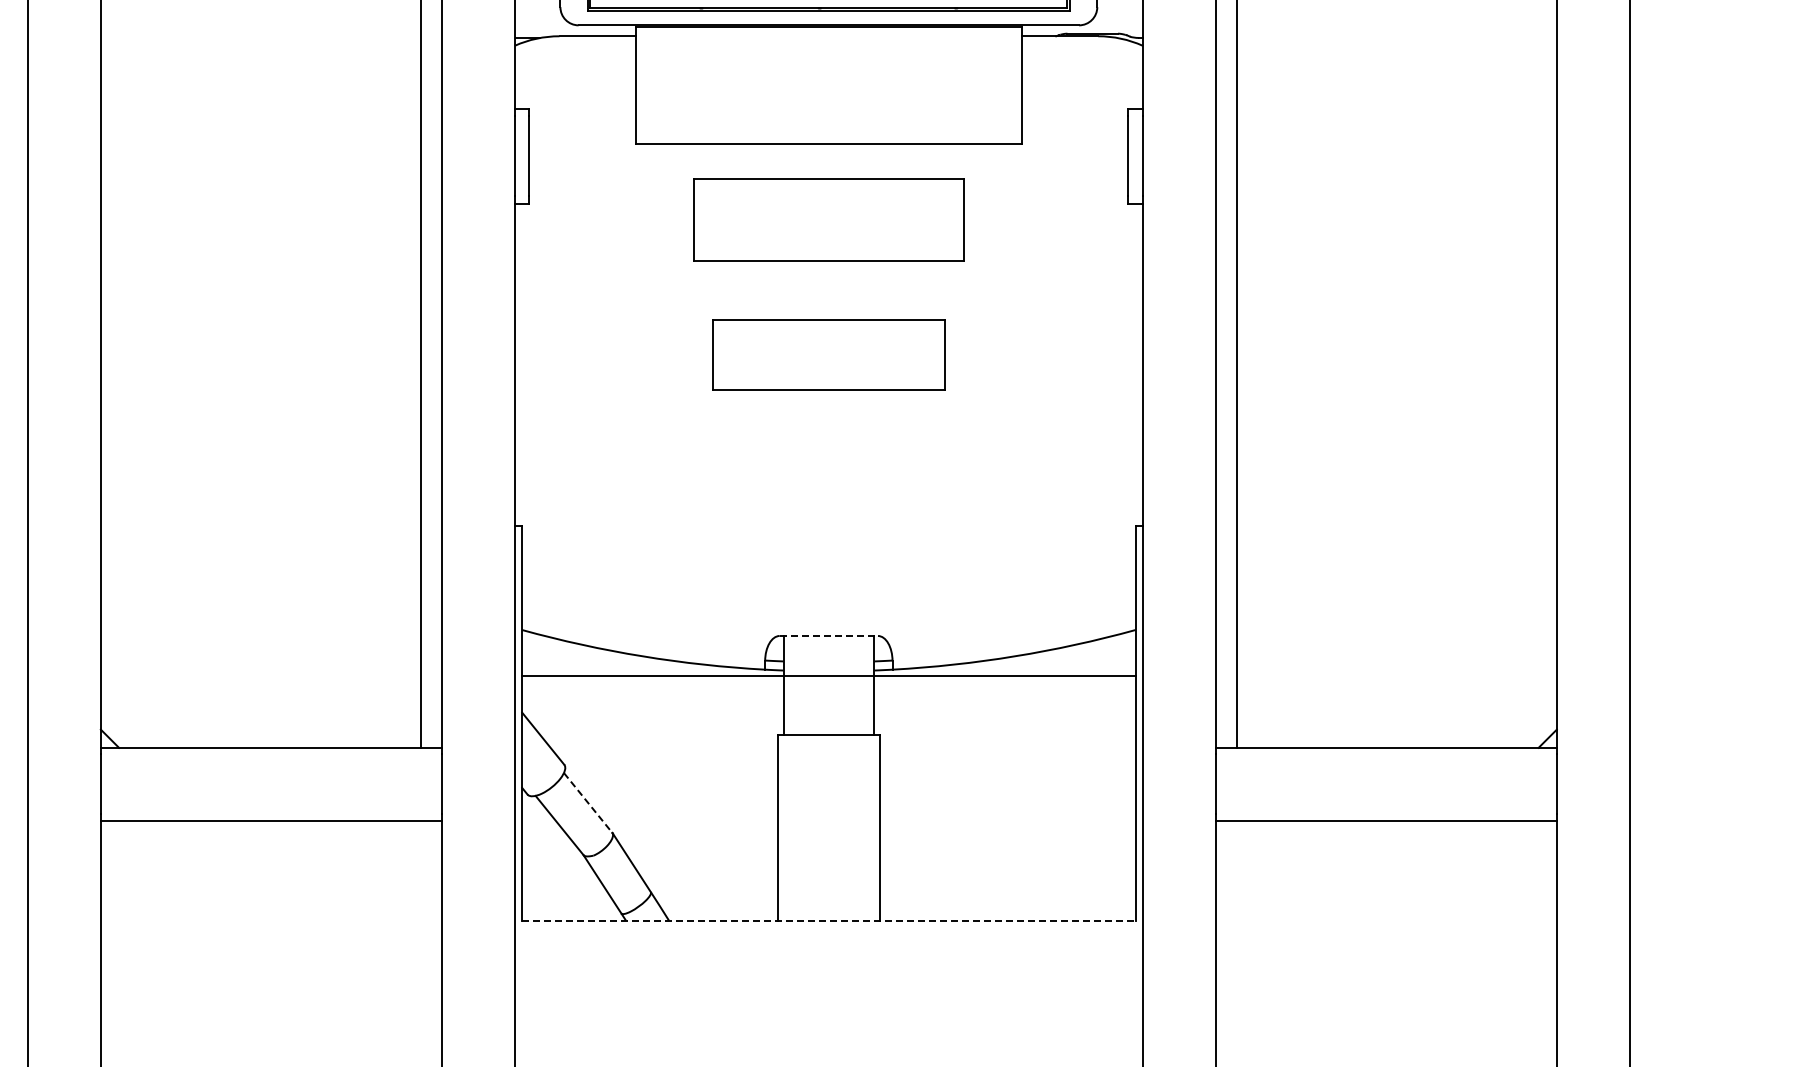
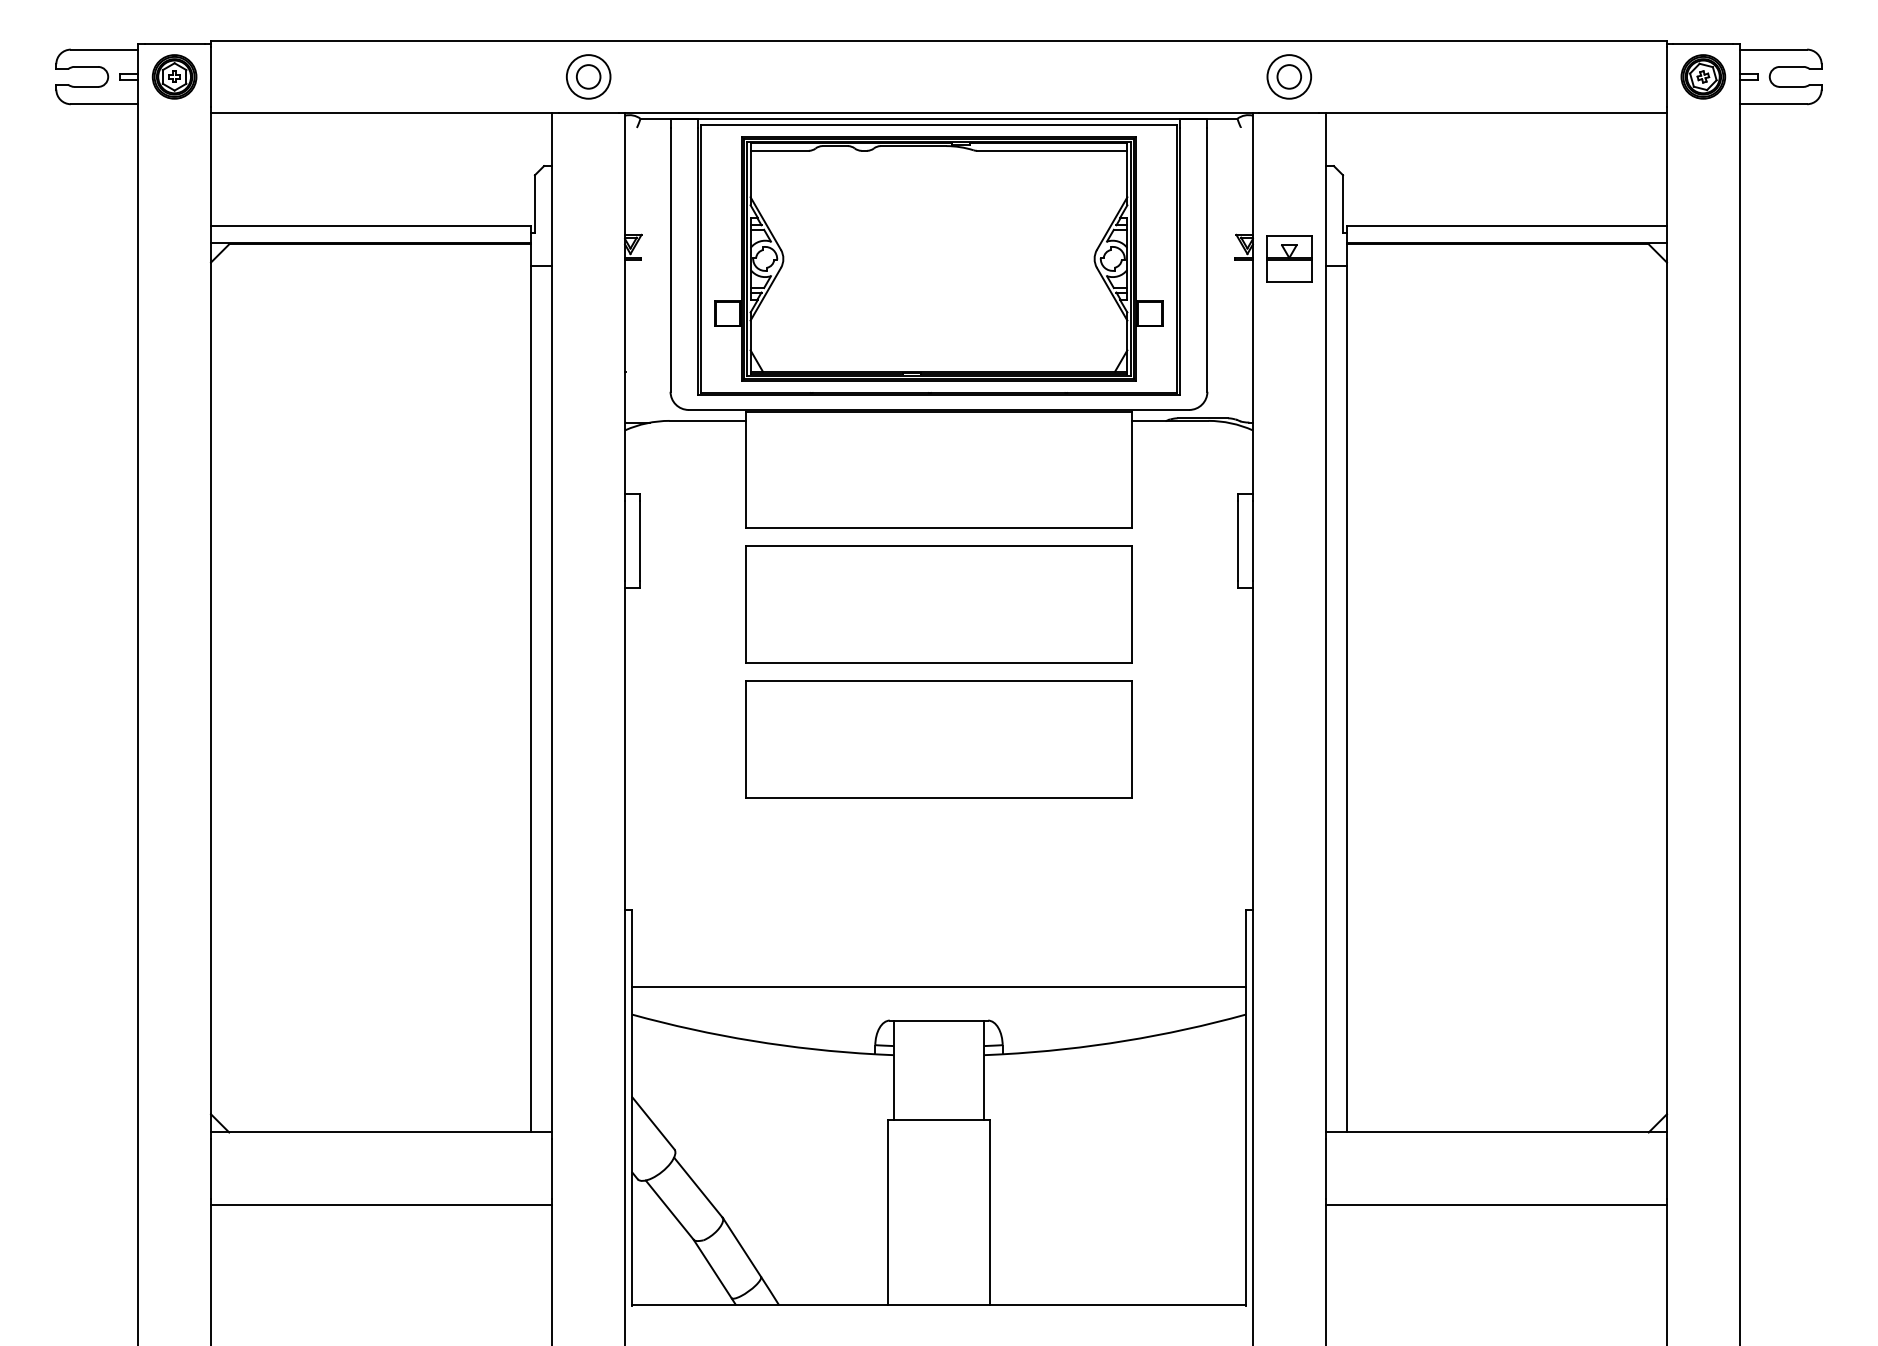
part: (828, 219) -> (938, 604), size x1.43
part: (828, 354) -> (938, 739), size x1.67
line: (829, 635) -> (939, 1020), dashed -> solid
line: (828, 675) -> (938, 986), moved
line: (588, 802) -> (698, 1187), dashed -> solid
line: (828, 920) -> (938, 1305), dashed -> solid

